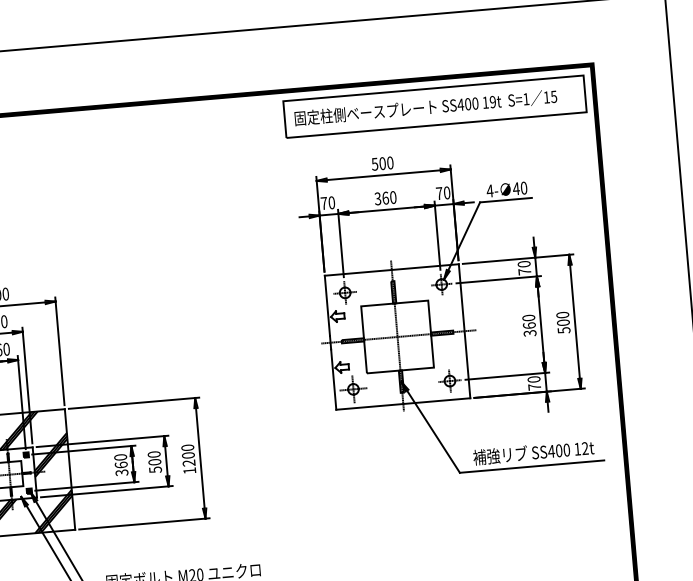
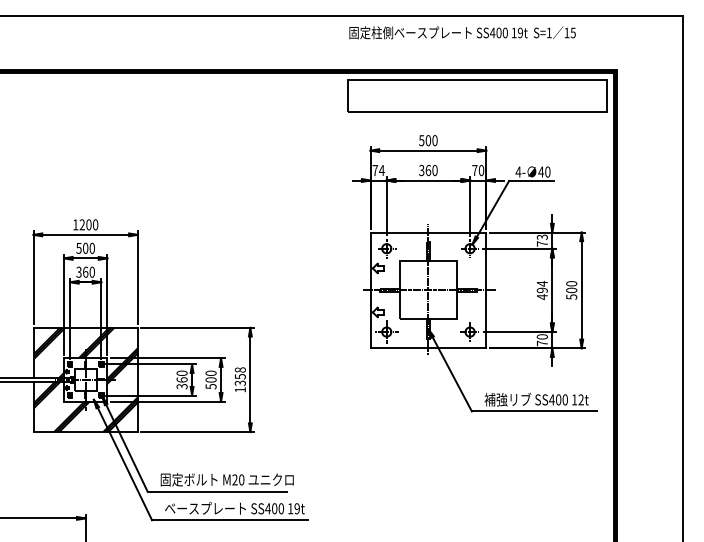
text: (425, 107) -> (462, 32), moved
text: (331, 202) -> (381, 170), 70 -> 74
text: (524, 264) -> (542, 237), 70 -> 73
text: (528, 325) -> (541, 290), 360 -> 494
text: (187, 455) -> (239, 376), 1200 -> 1358

